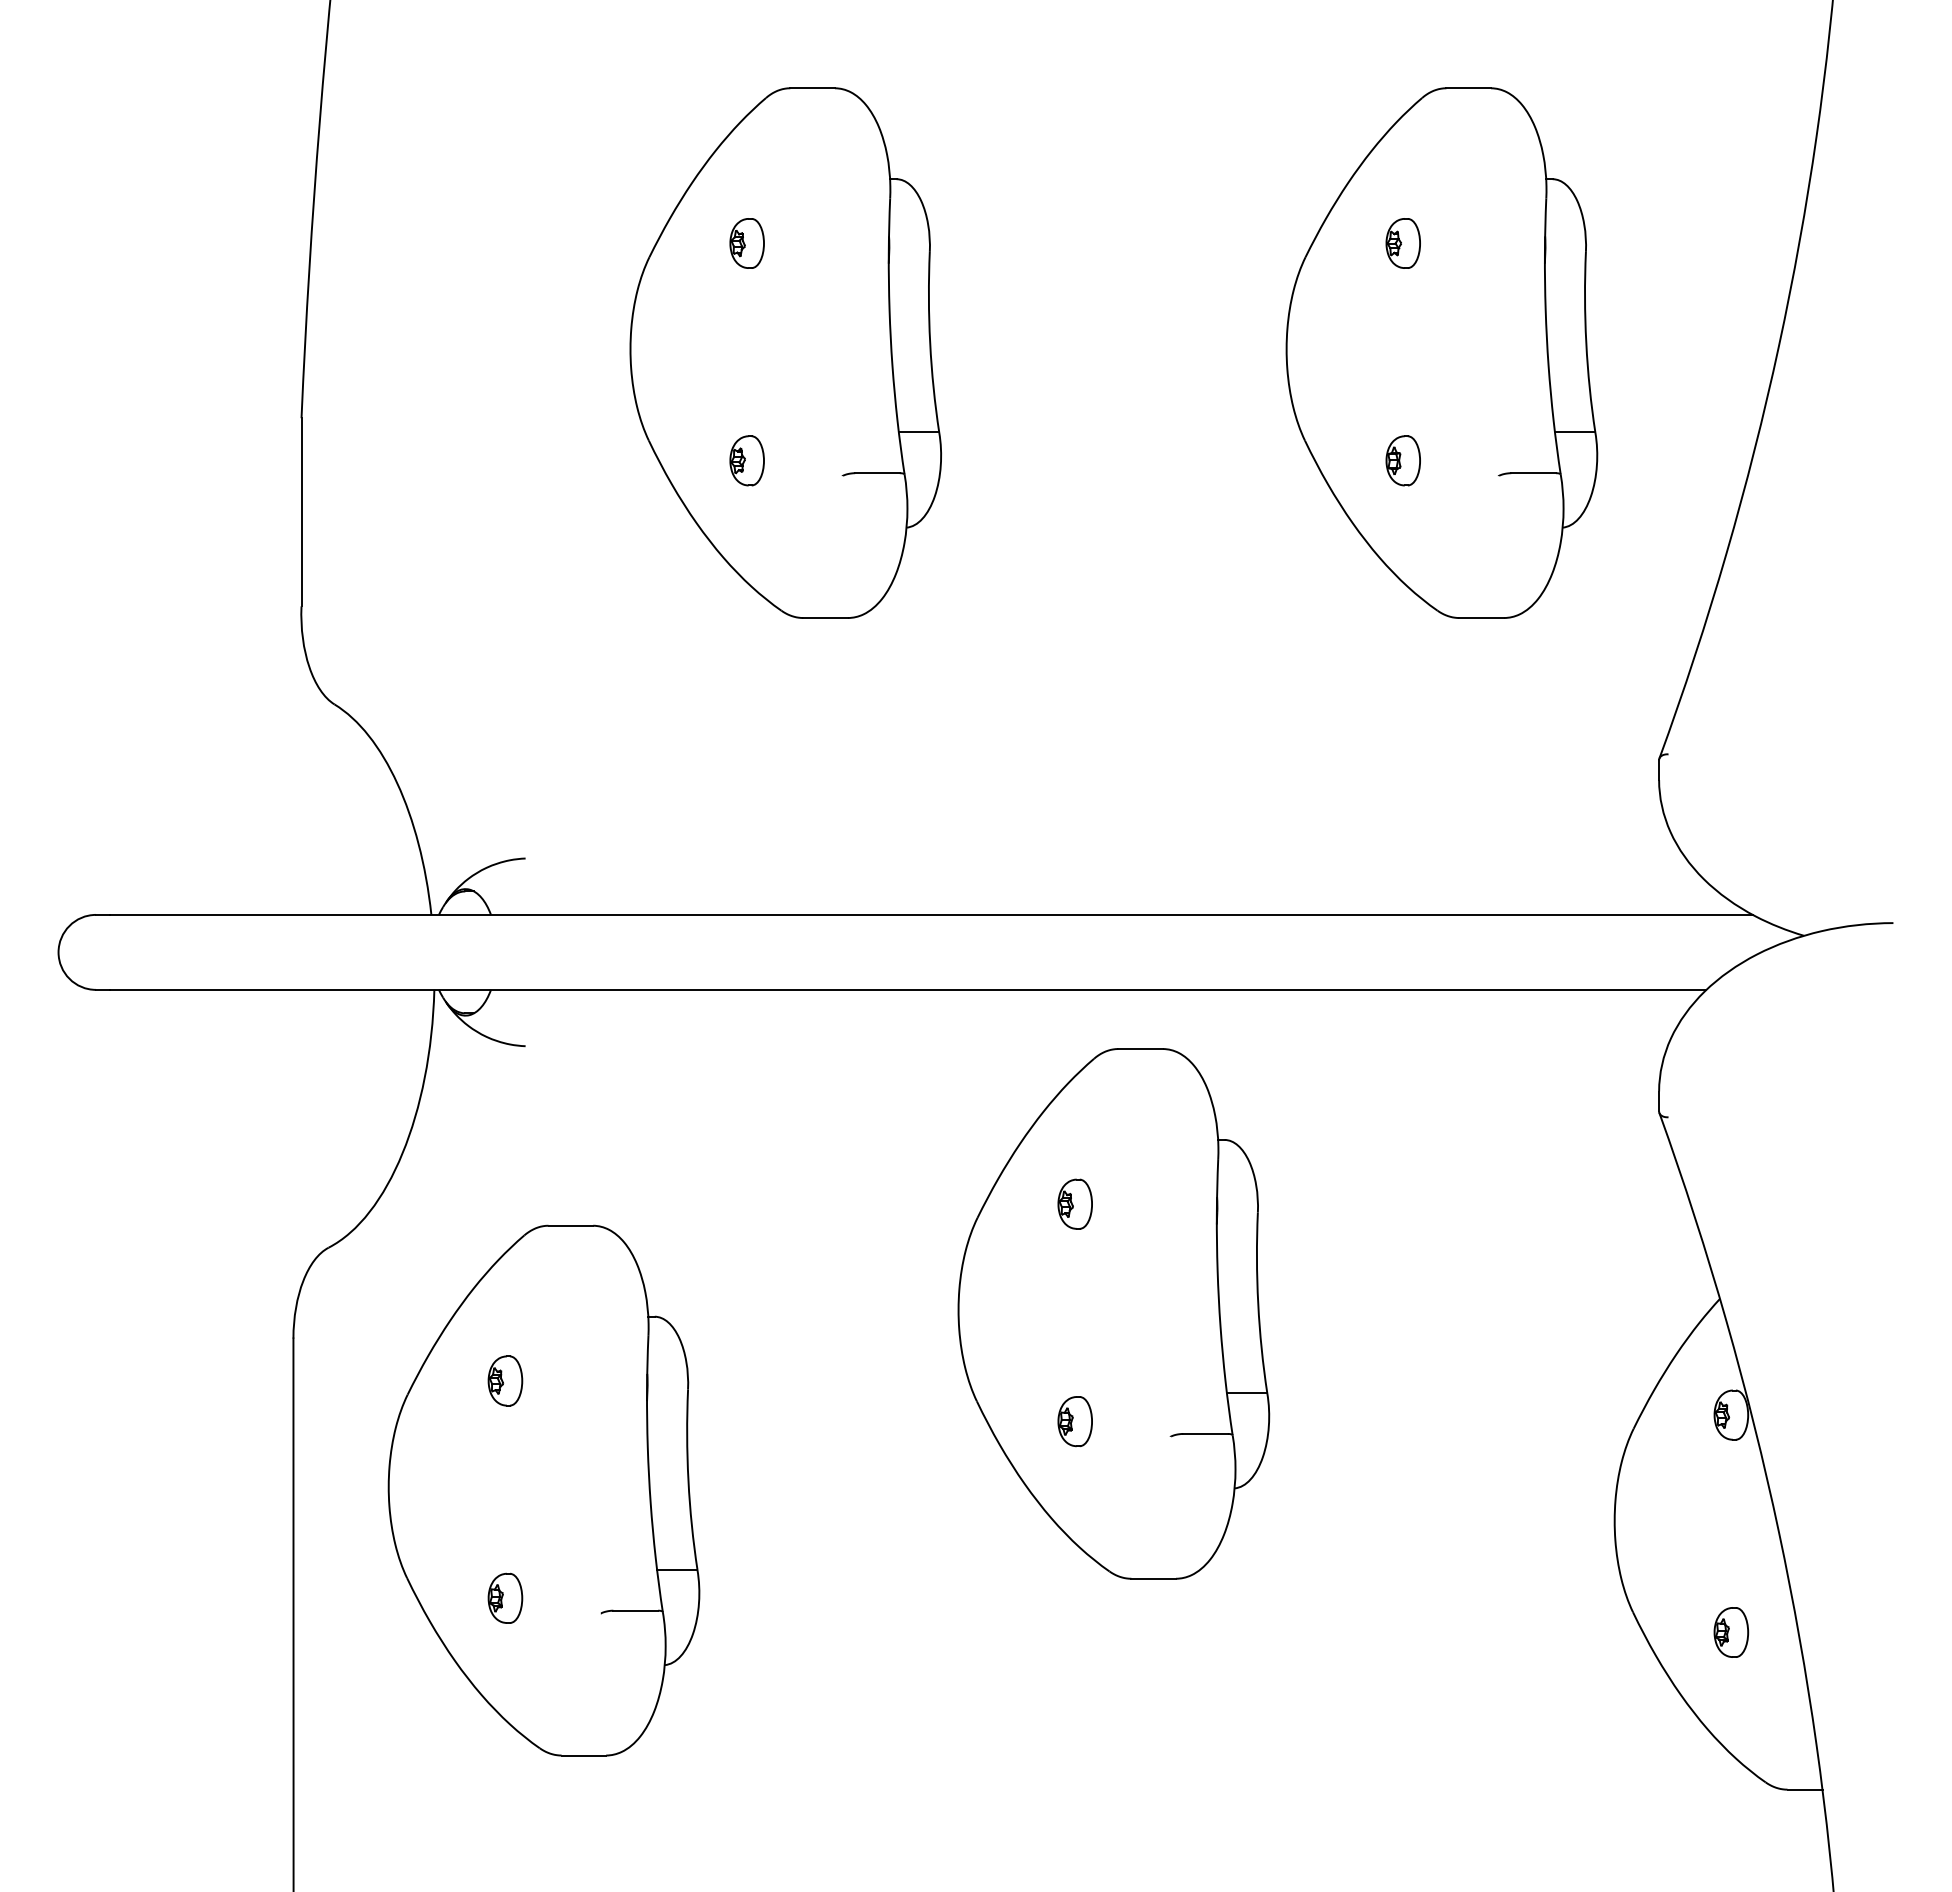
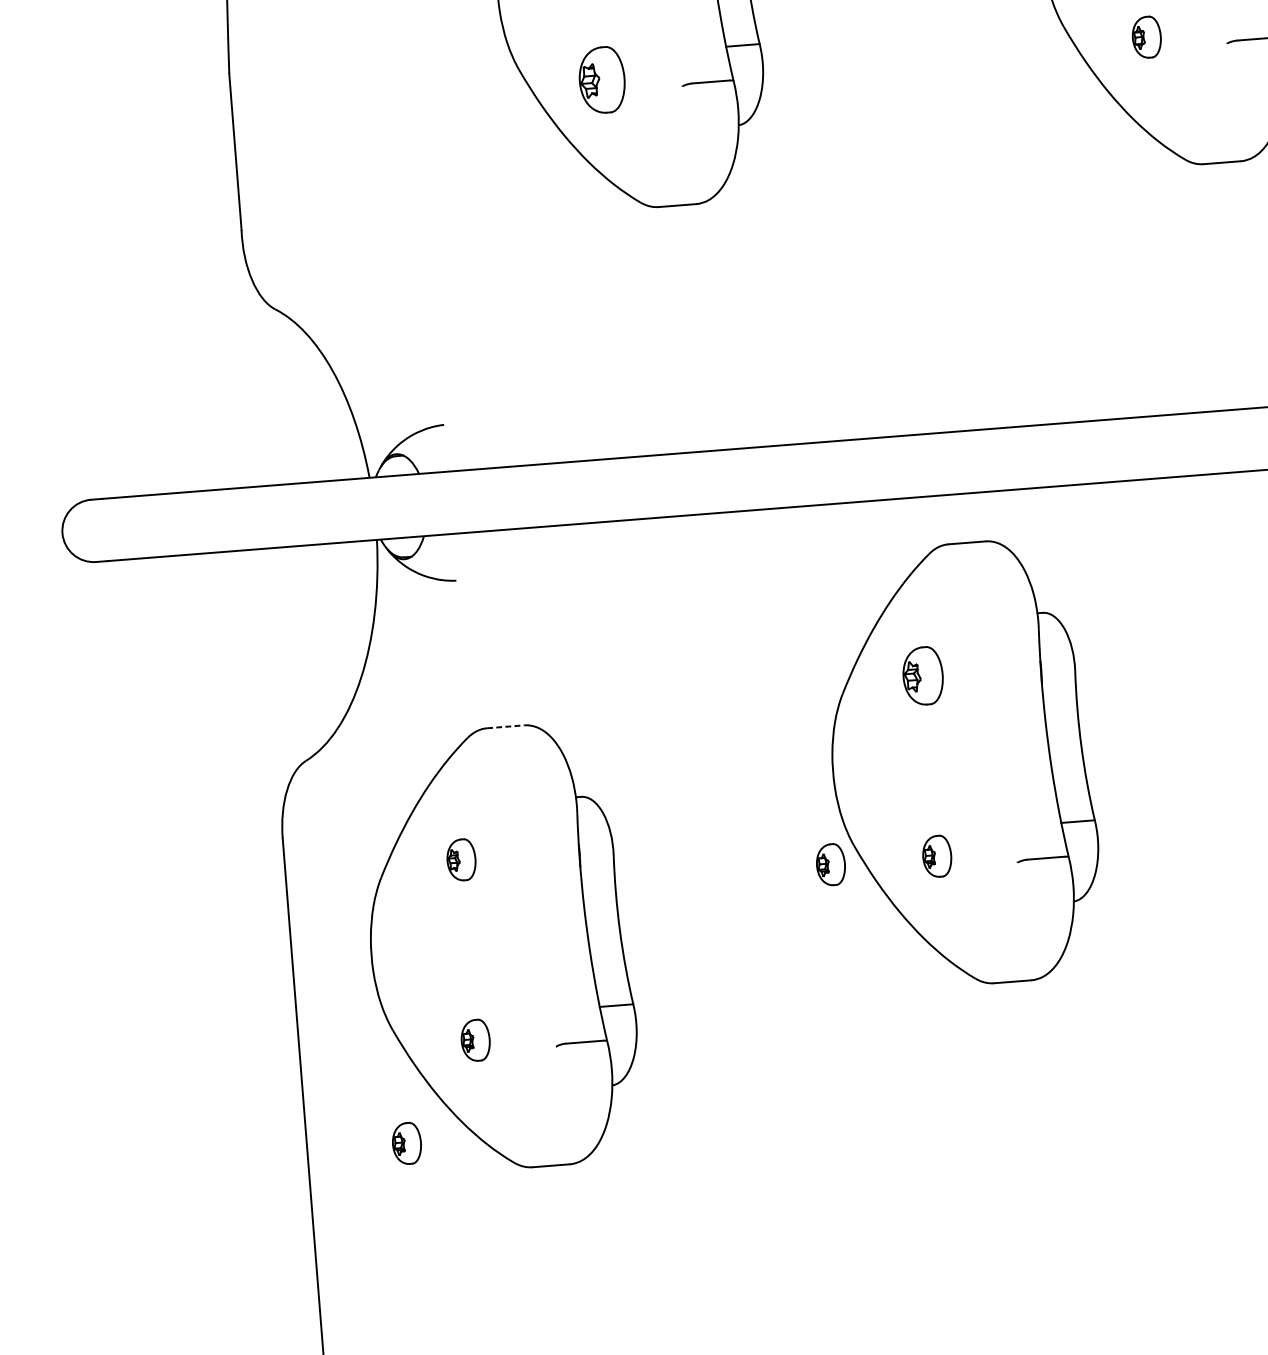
part: (746, 460) -> (601, 79), size x1.6
part: (1074, 1203) -> (922, 675), size x1.4
line: (571, 1225) -> (506, 726), solid -> dashed
part: (946, 1421) -> (830, 864), added
part: (413, 1714) -> (406, 1142), added

